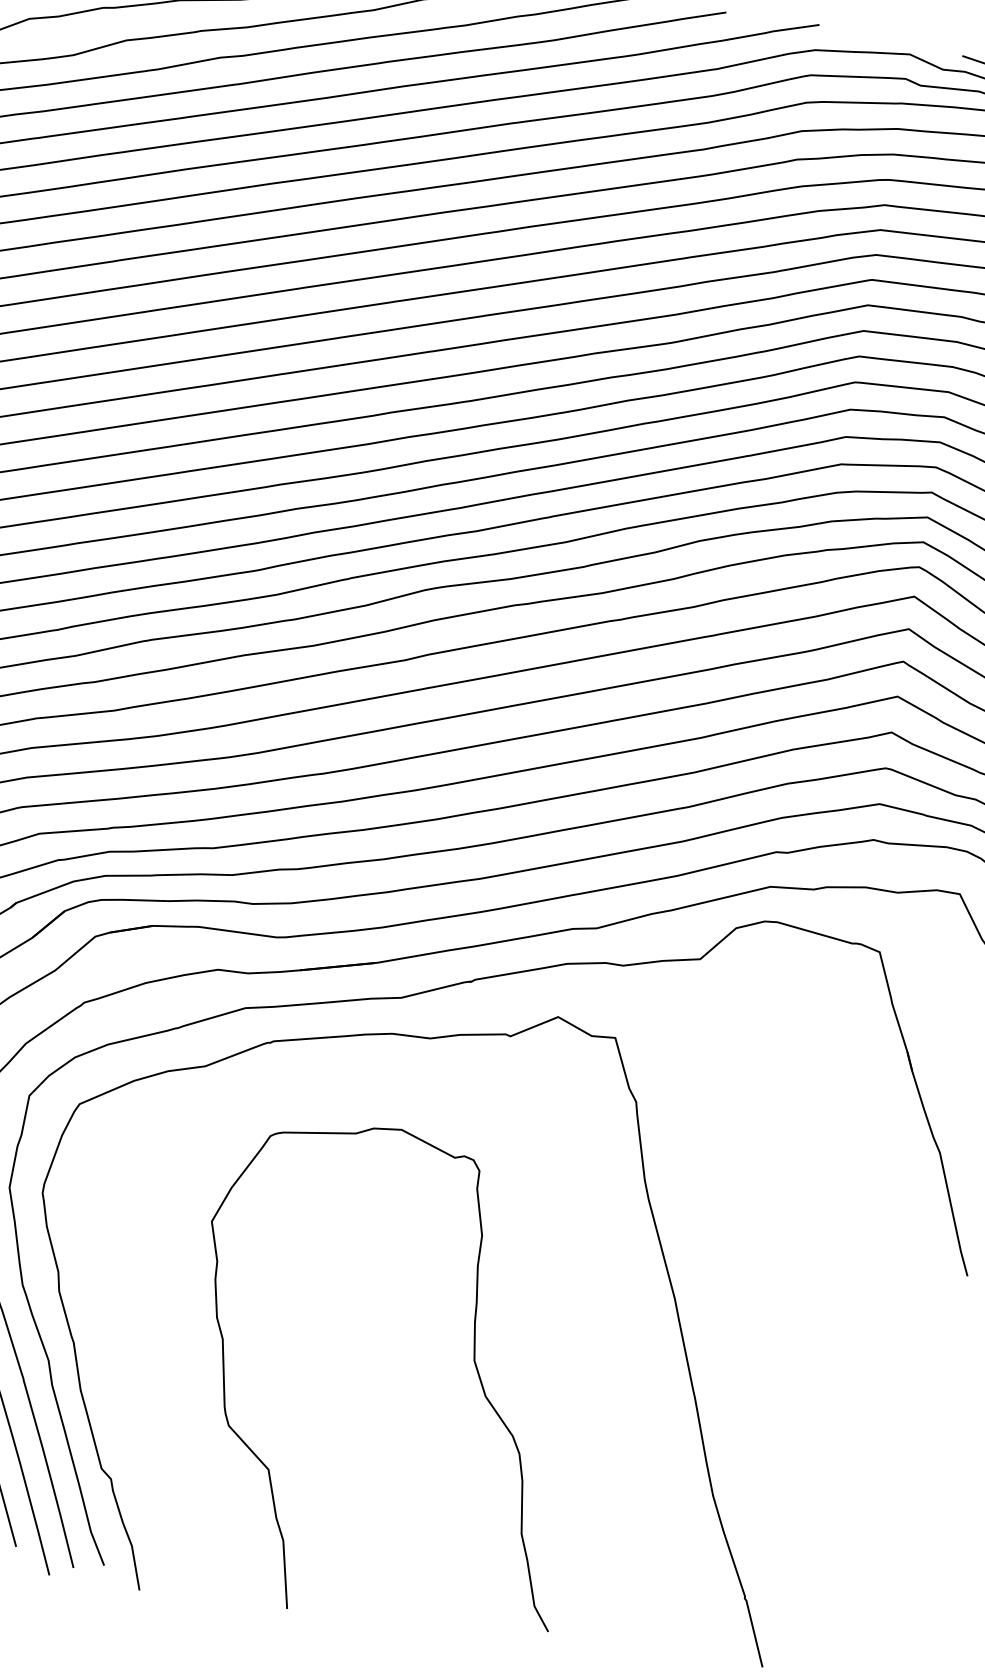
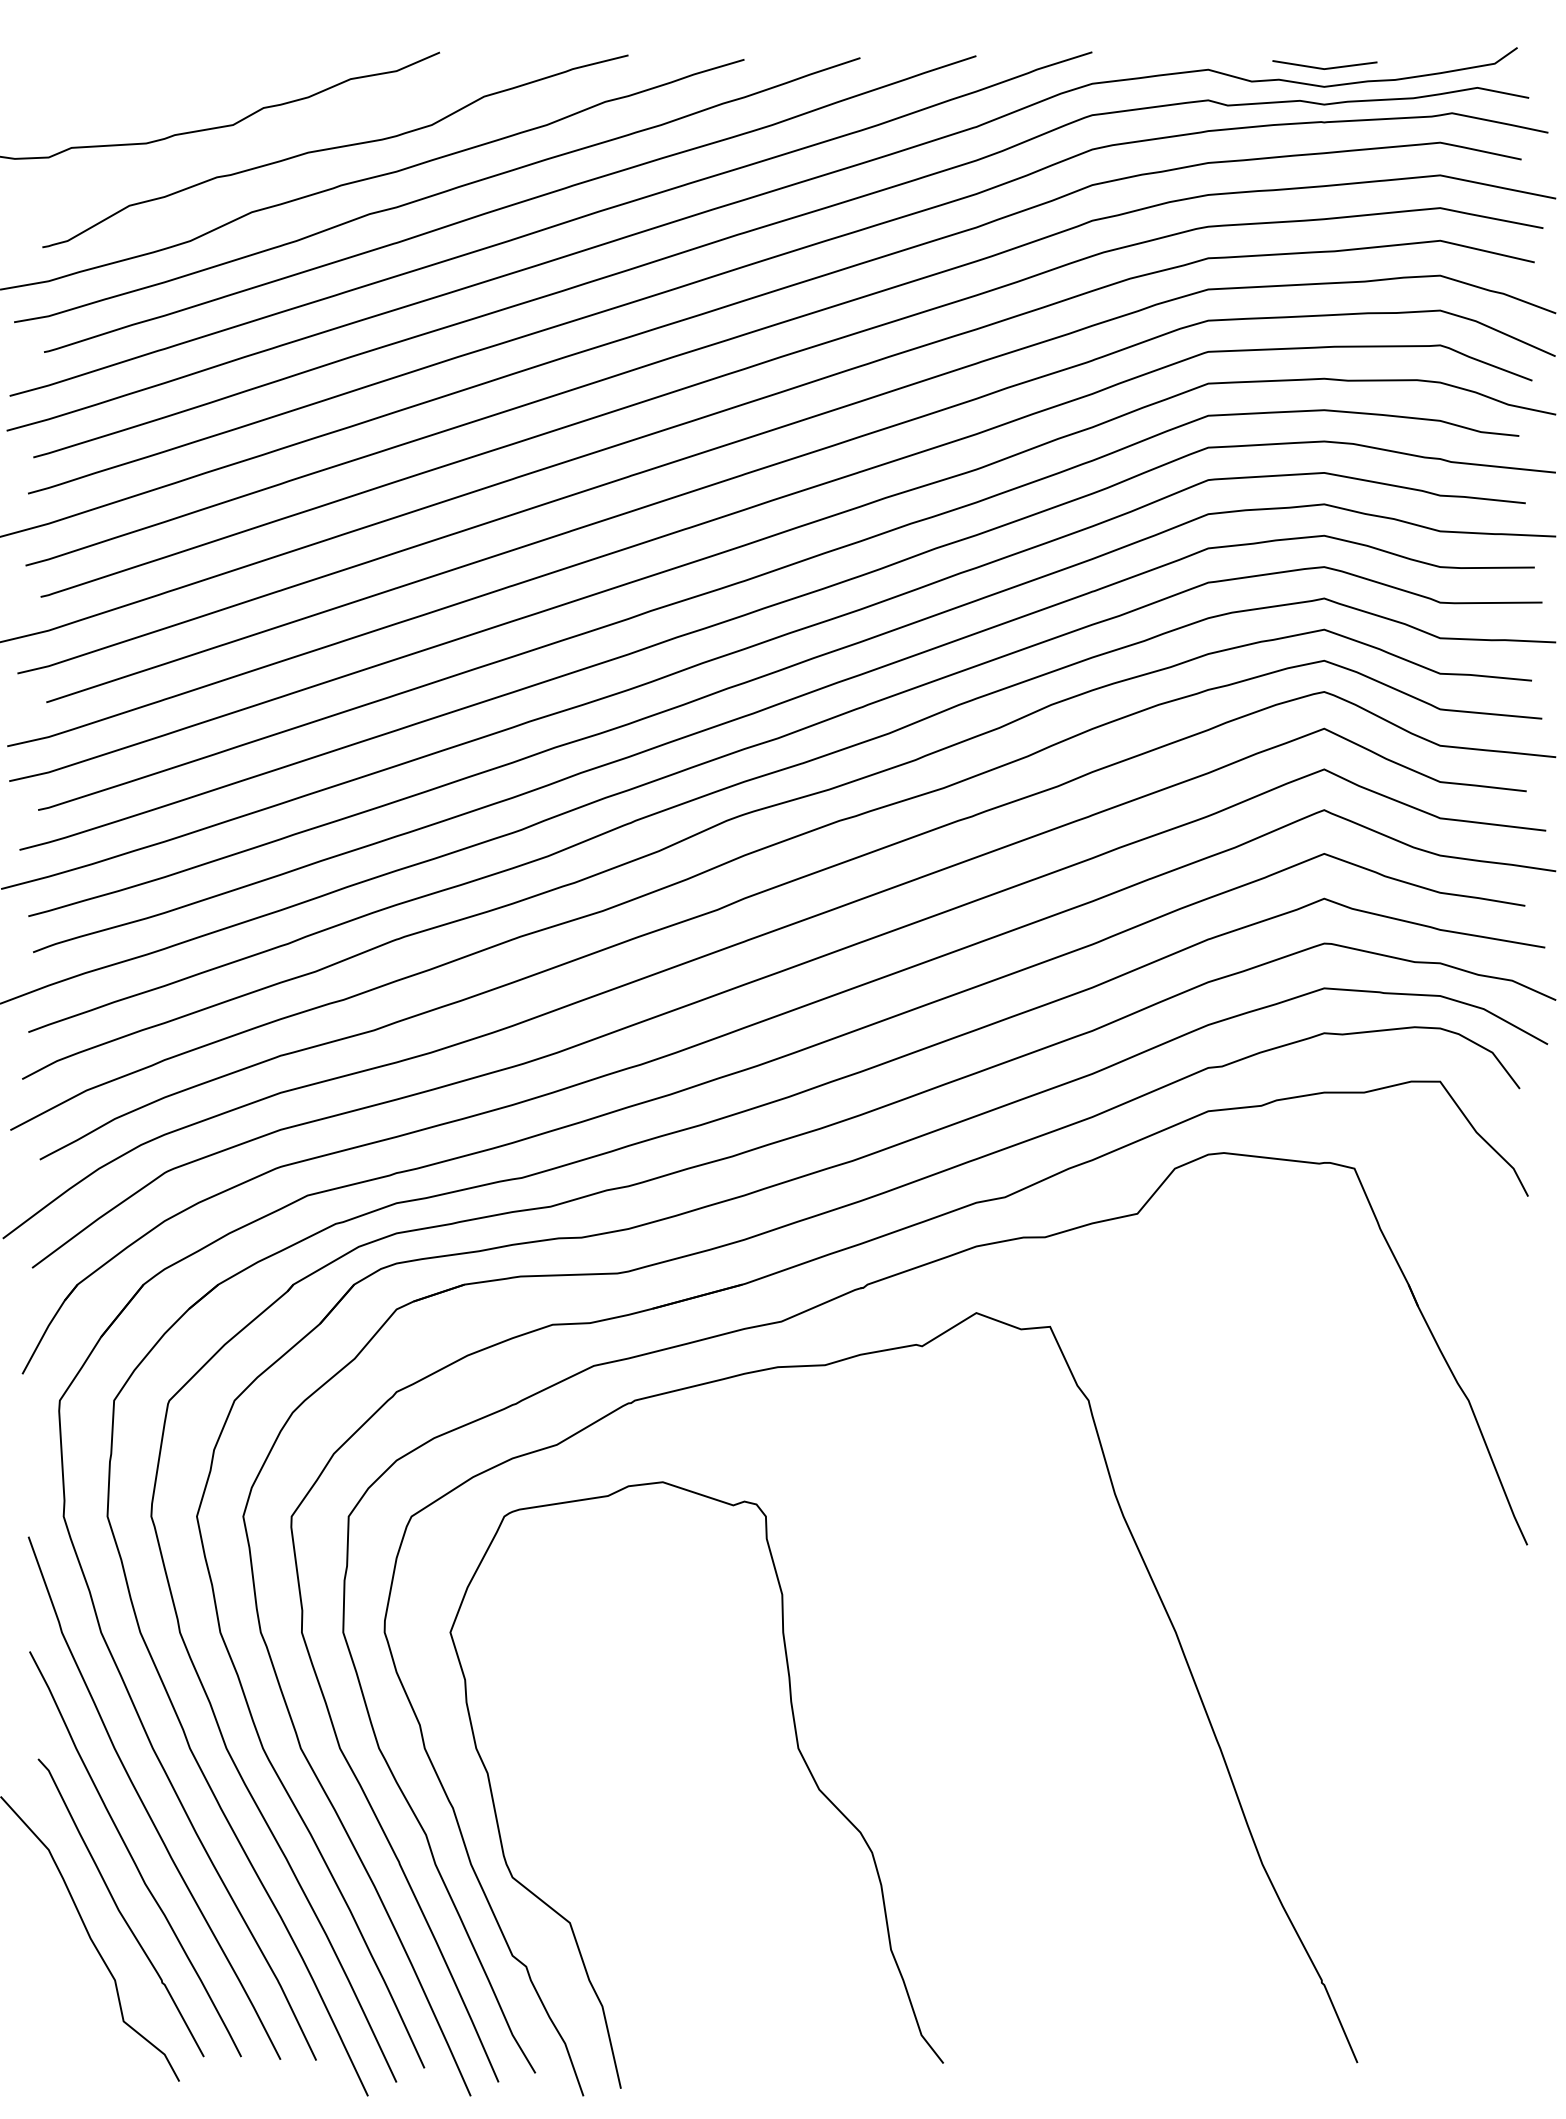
curve: (473, 1361) -> (797, 1749), moved

